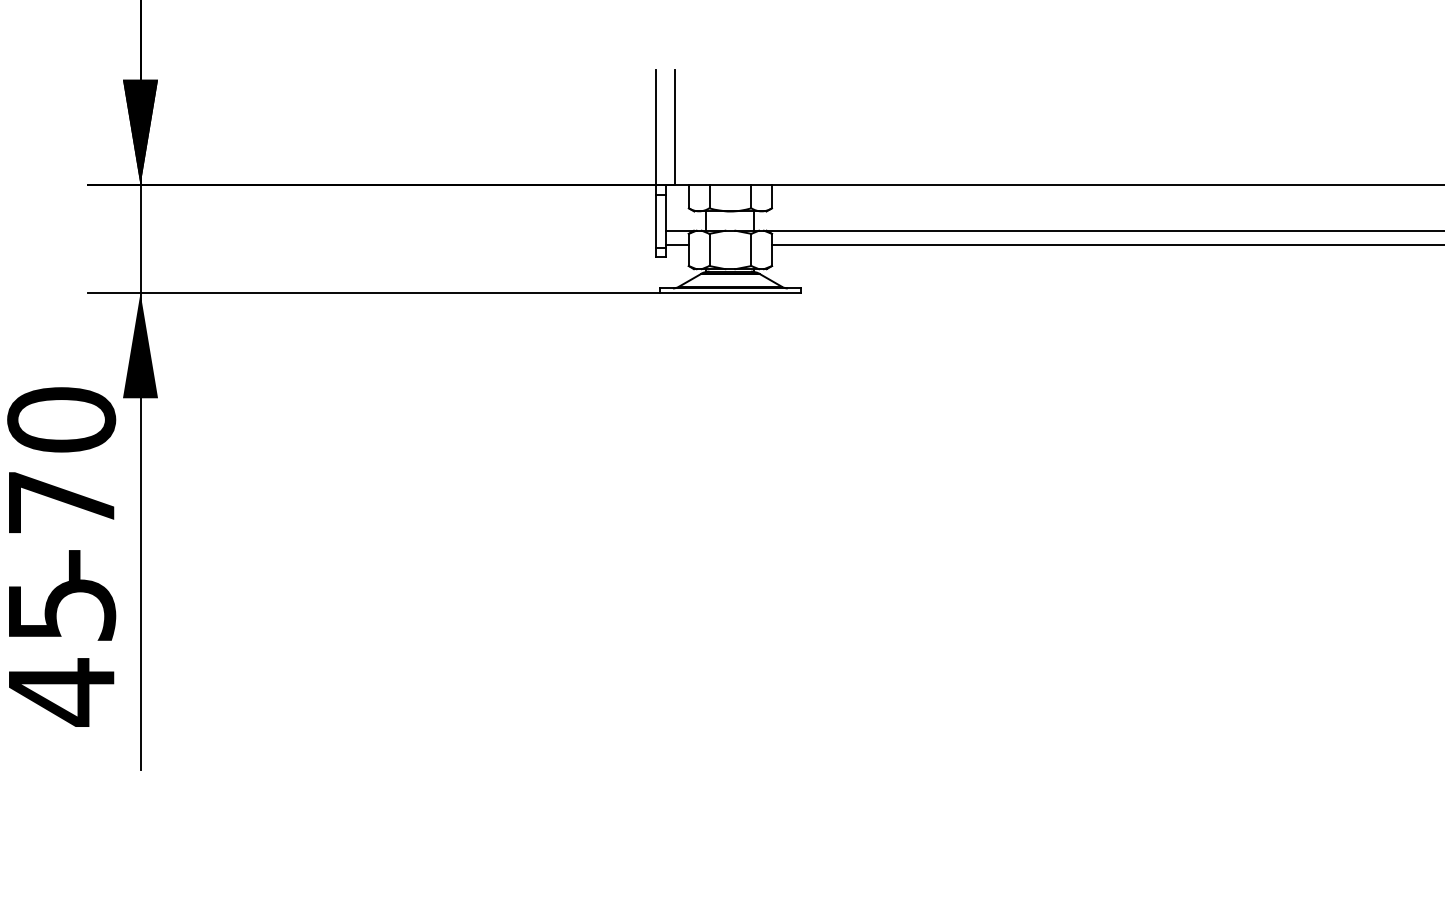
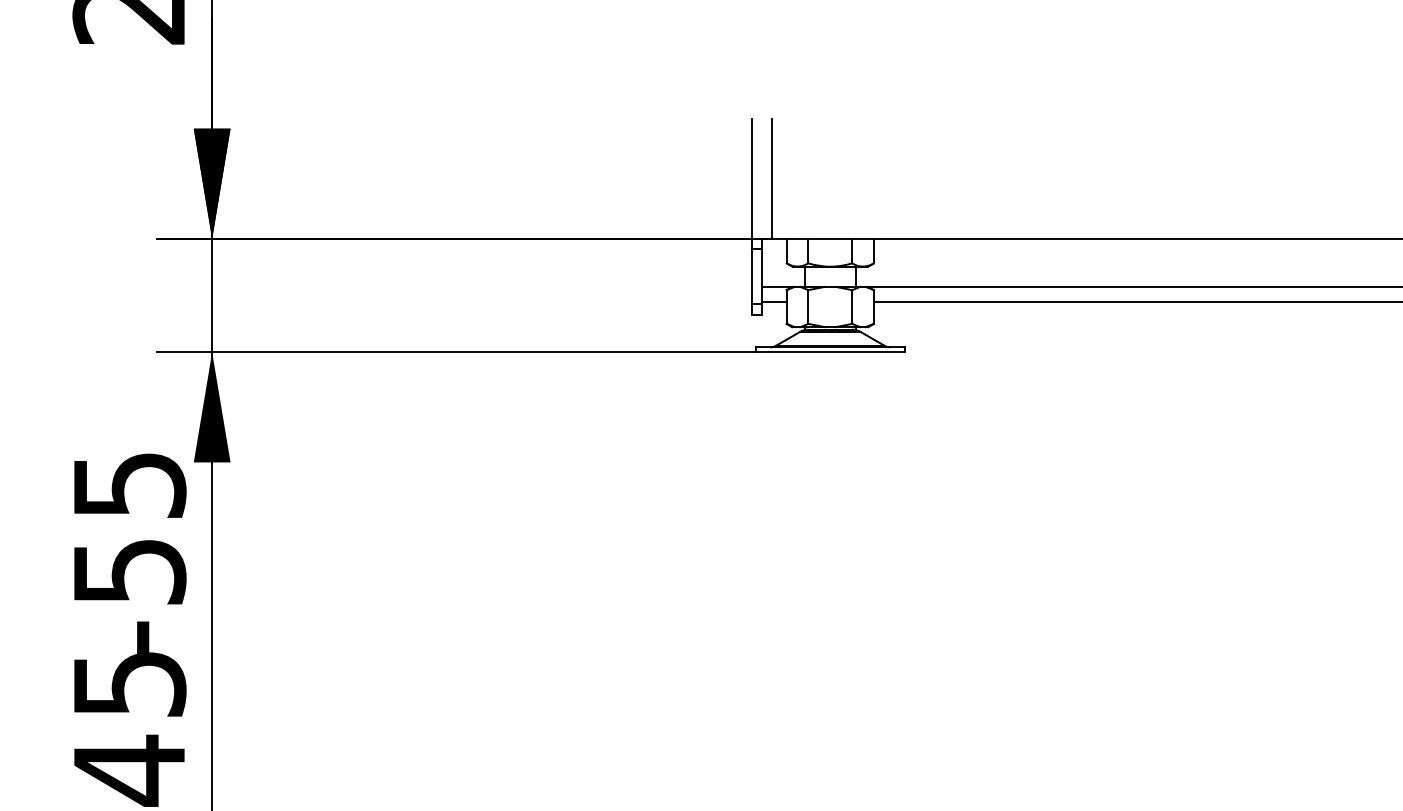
text: (61, 460) -> (129, 527), -70 -> -55

